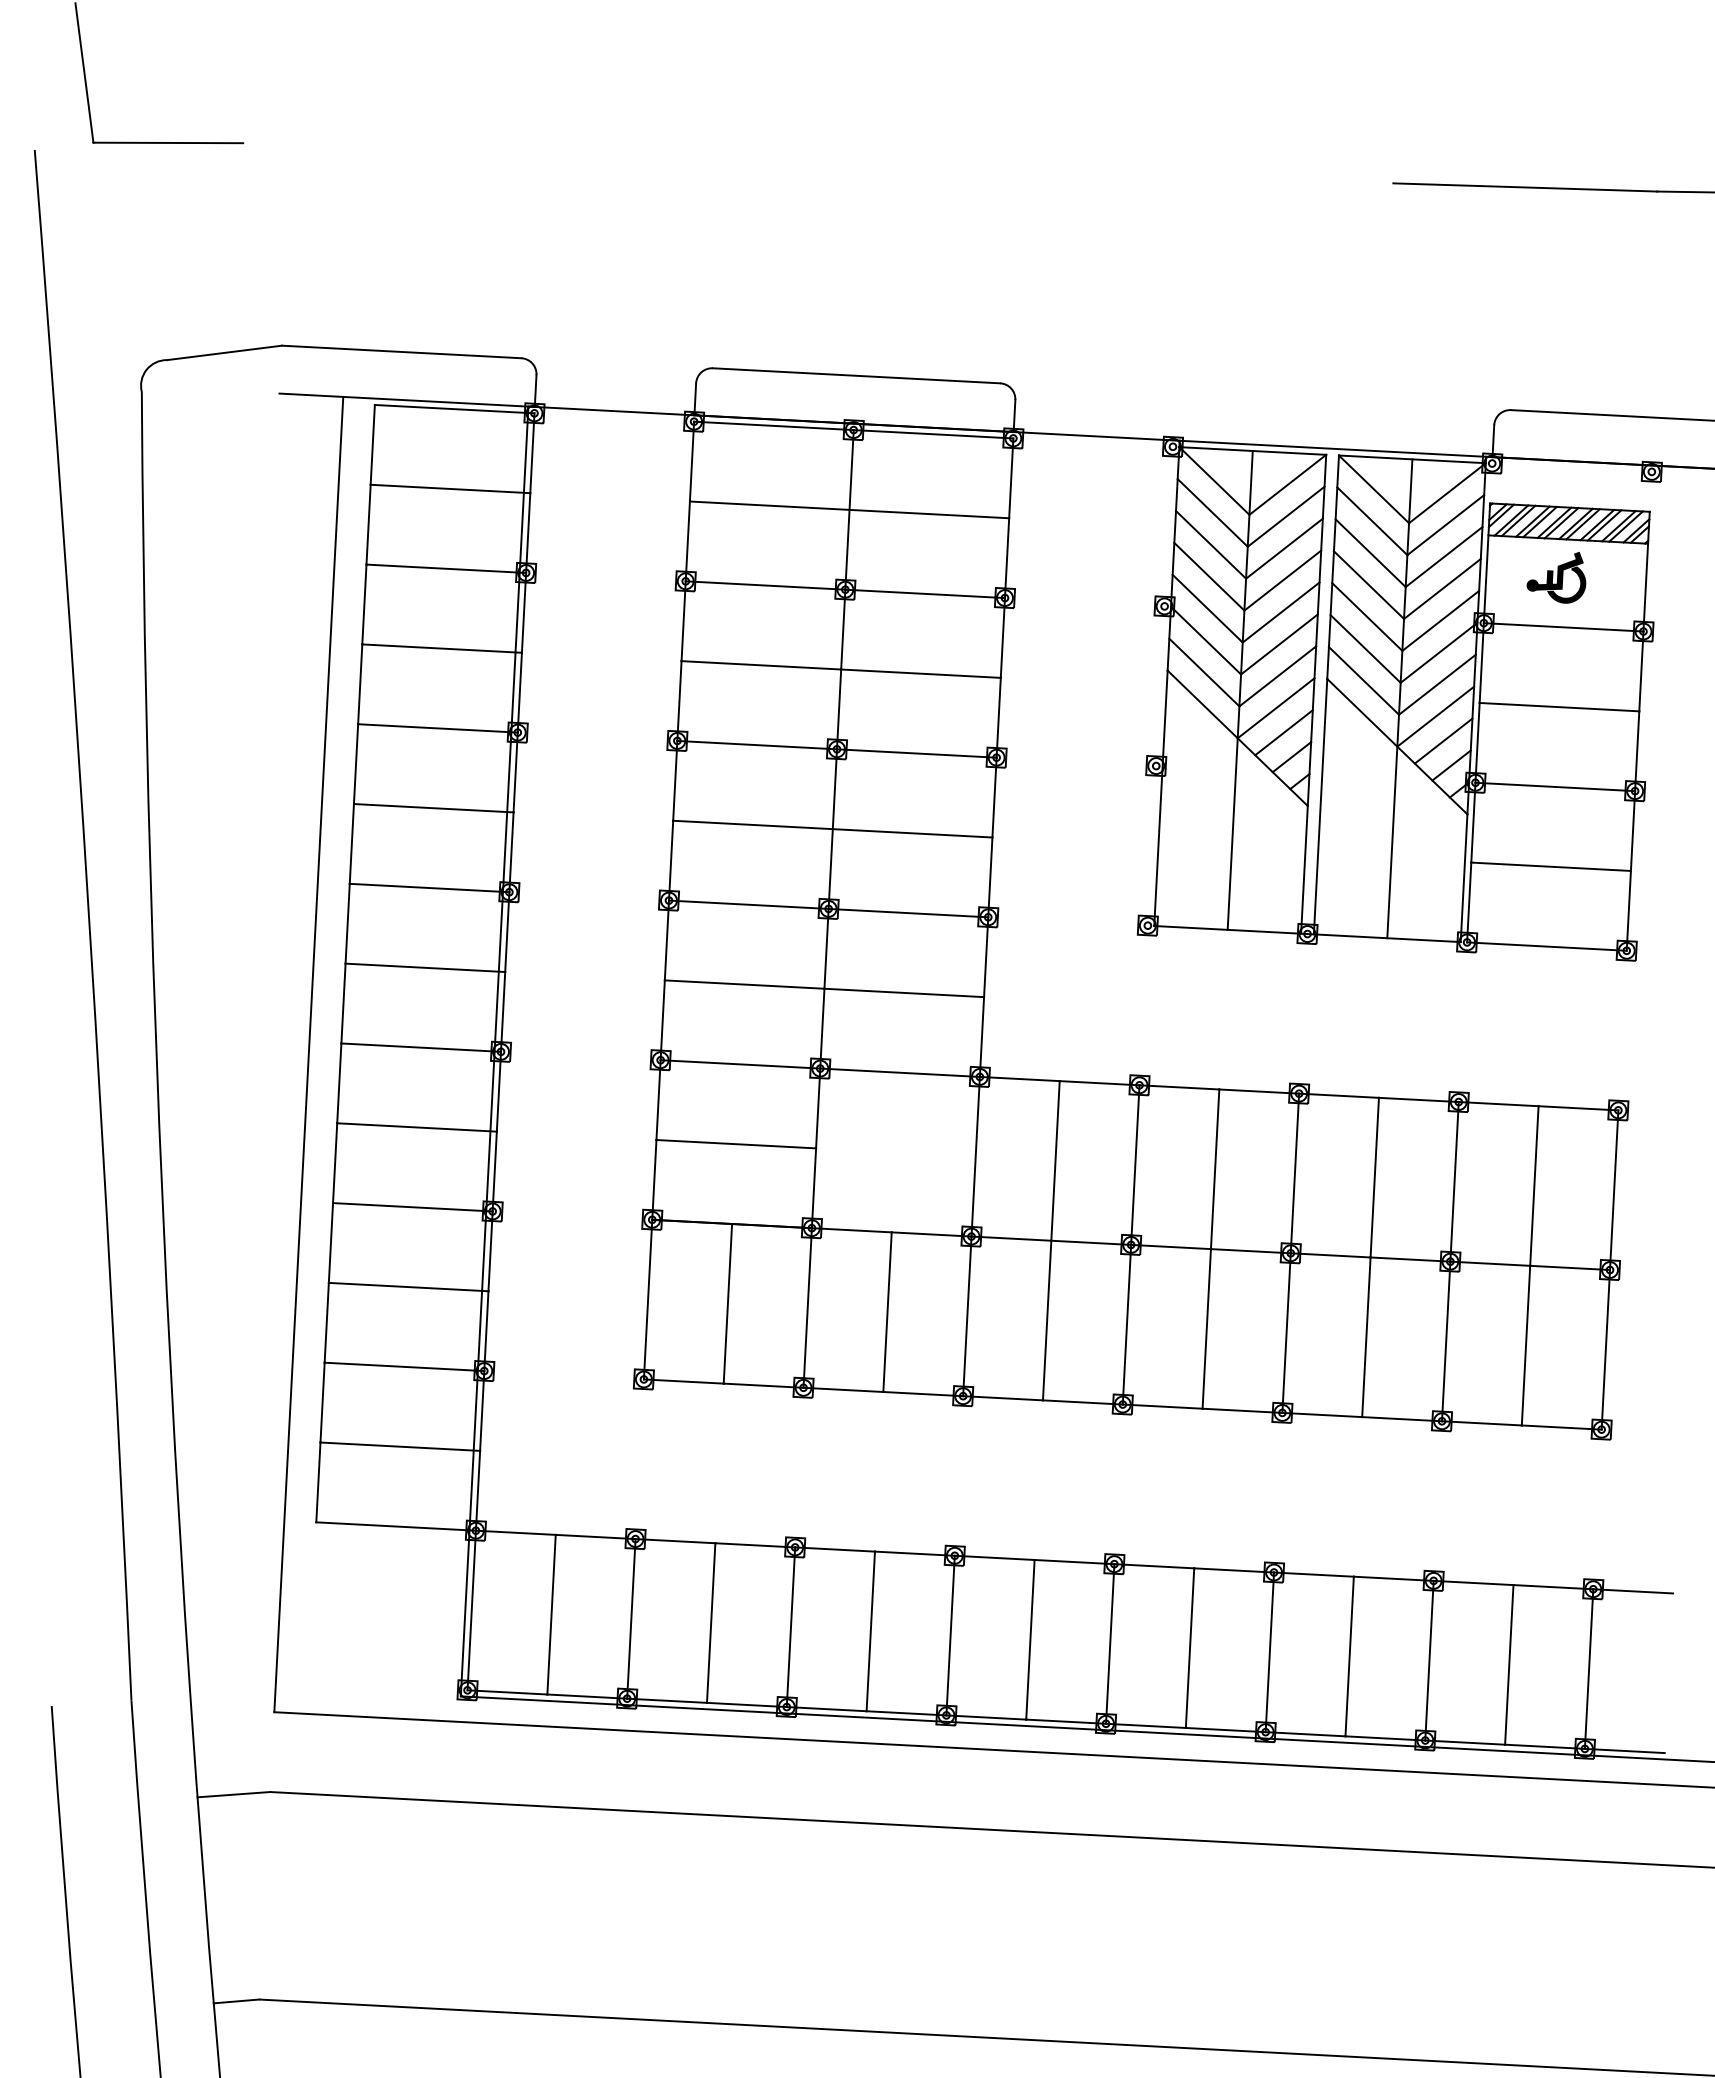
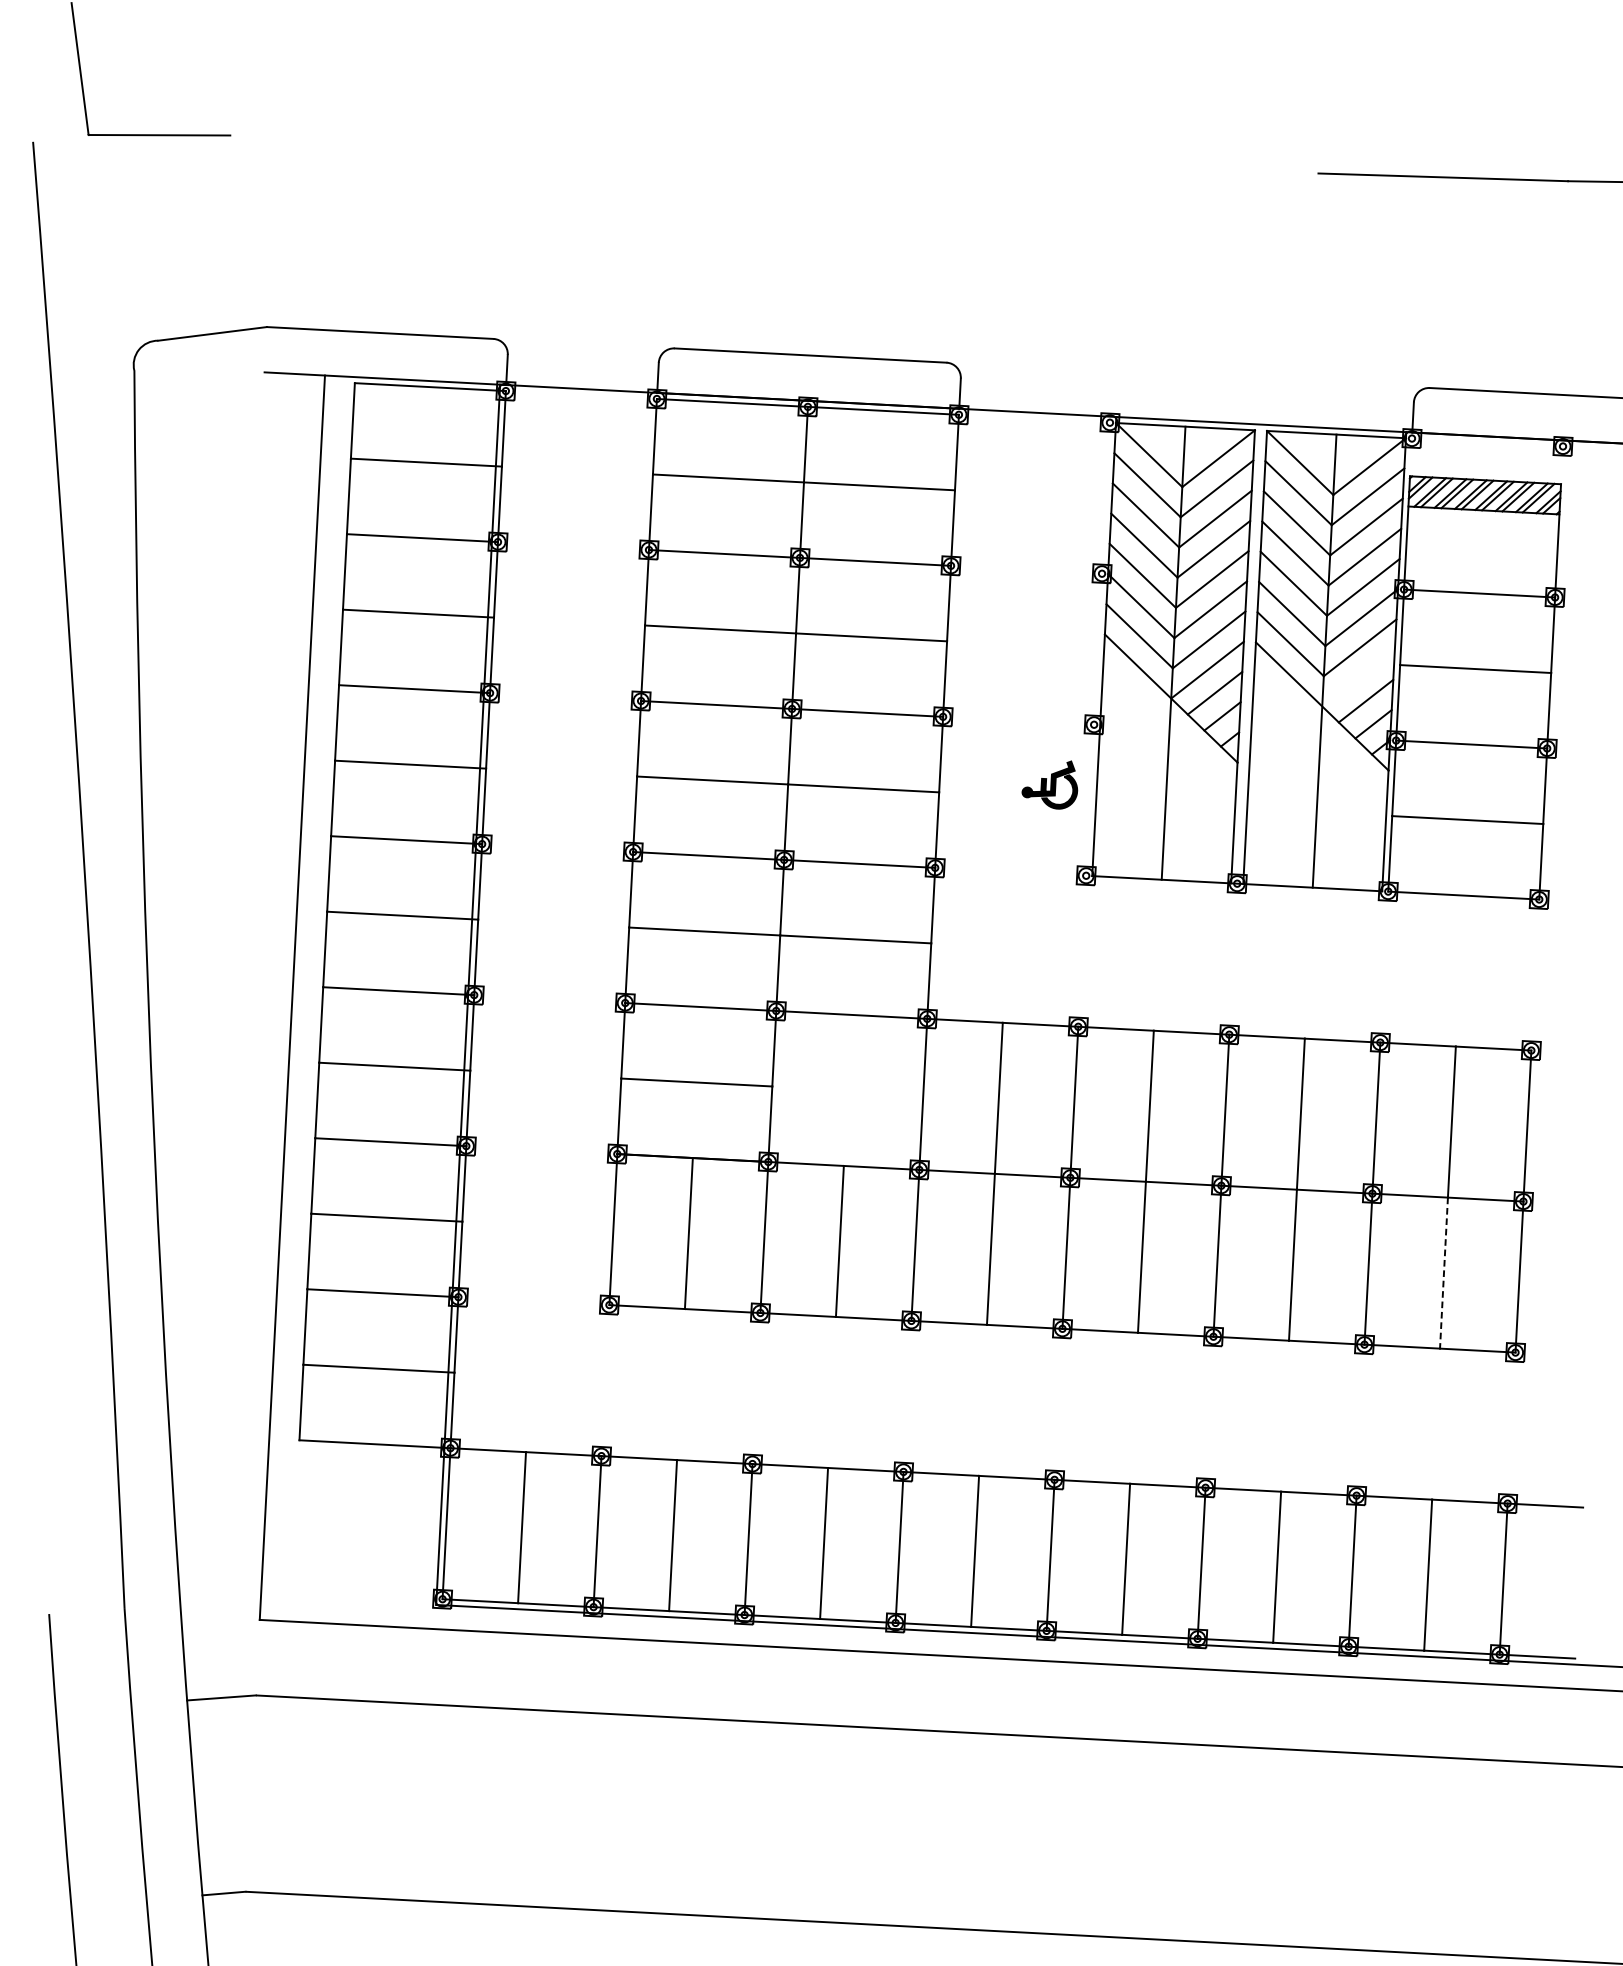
part: (1556, 577) -> (1049, 784), moved
line: (1435, 716) -> (1358, 677), removed
line: (1526, 1345) -> (1444, 1272), solid -> dashed

